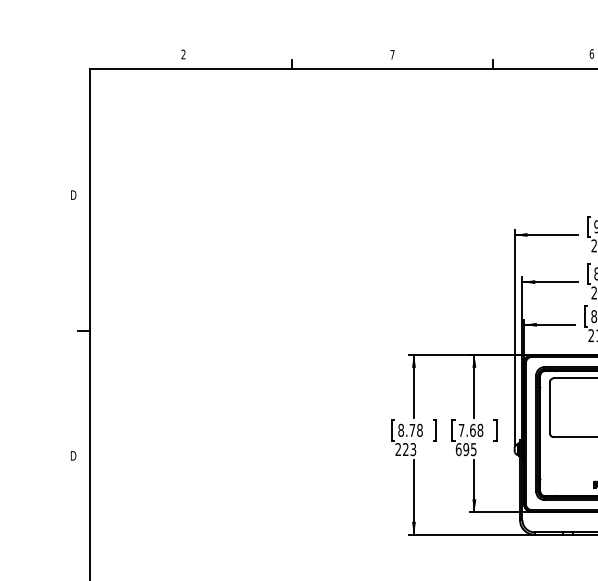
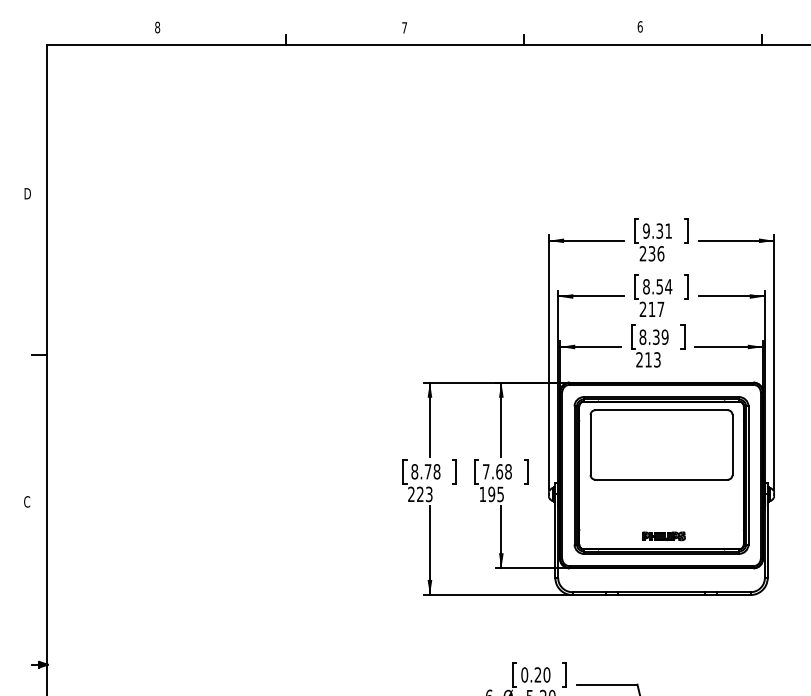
text: (183, 54) -> (157, 27), 2 -> 8
text: (458, 449) -> (482, 494), 695 -> 195
text: (73, 455) -> (27, 501), D -> C

